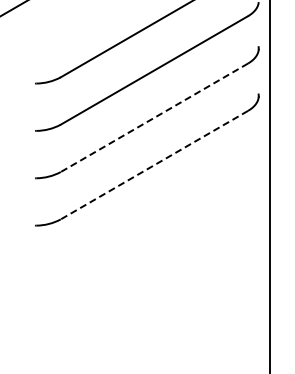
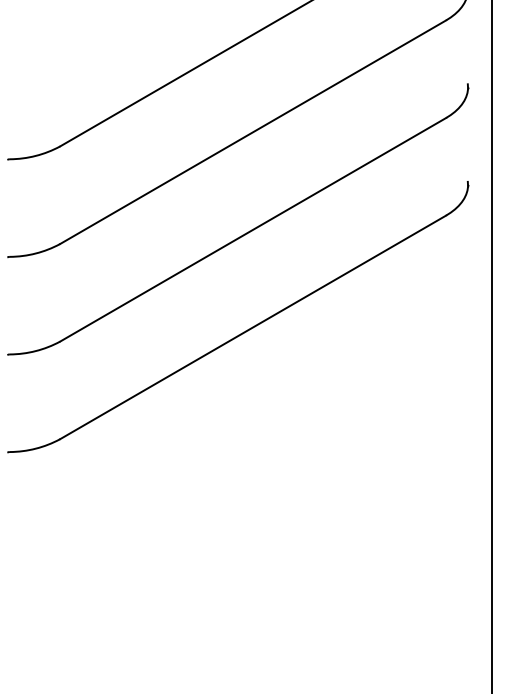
line: (154, 118) -> (253, 231), dashed -> solid
line: (154, 165) -> (253, 328), dashed -> solid

